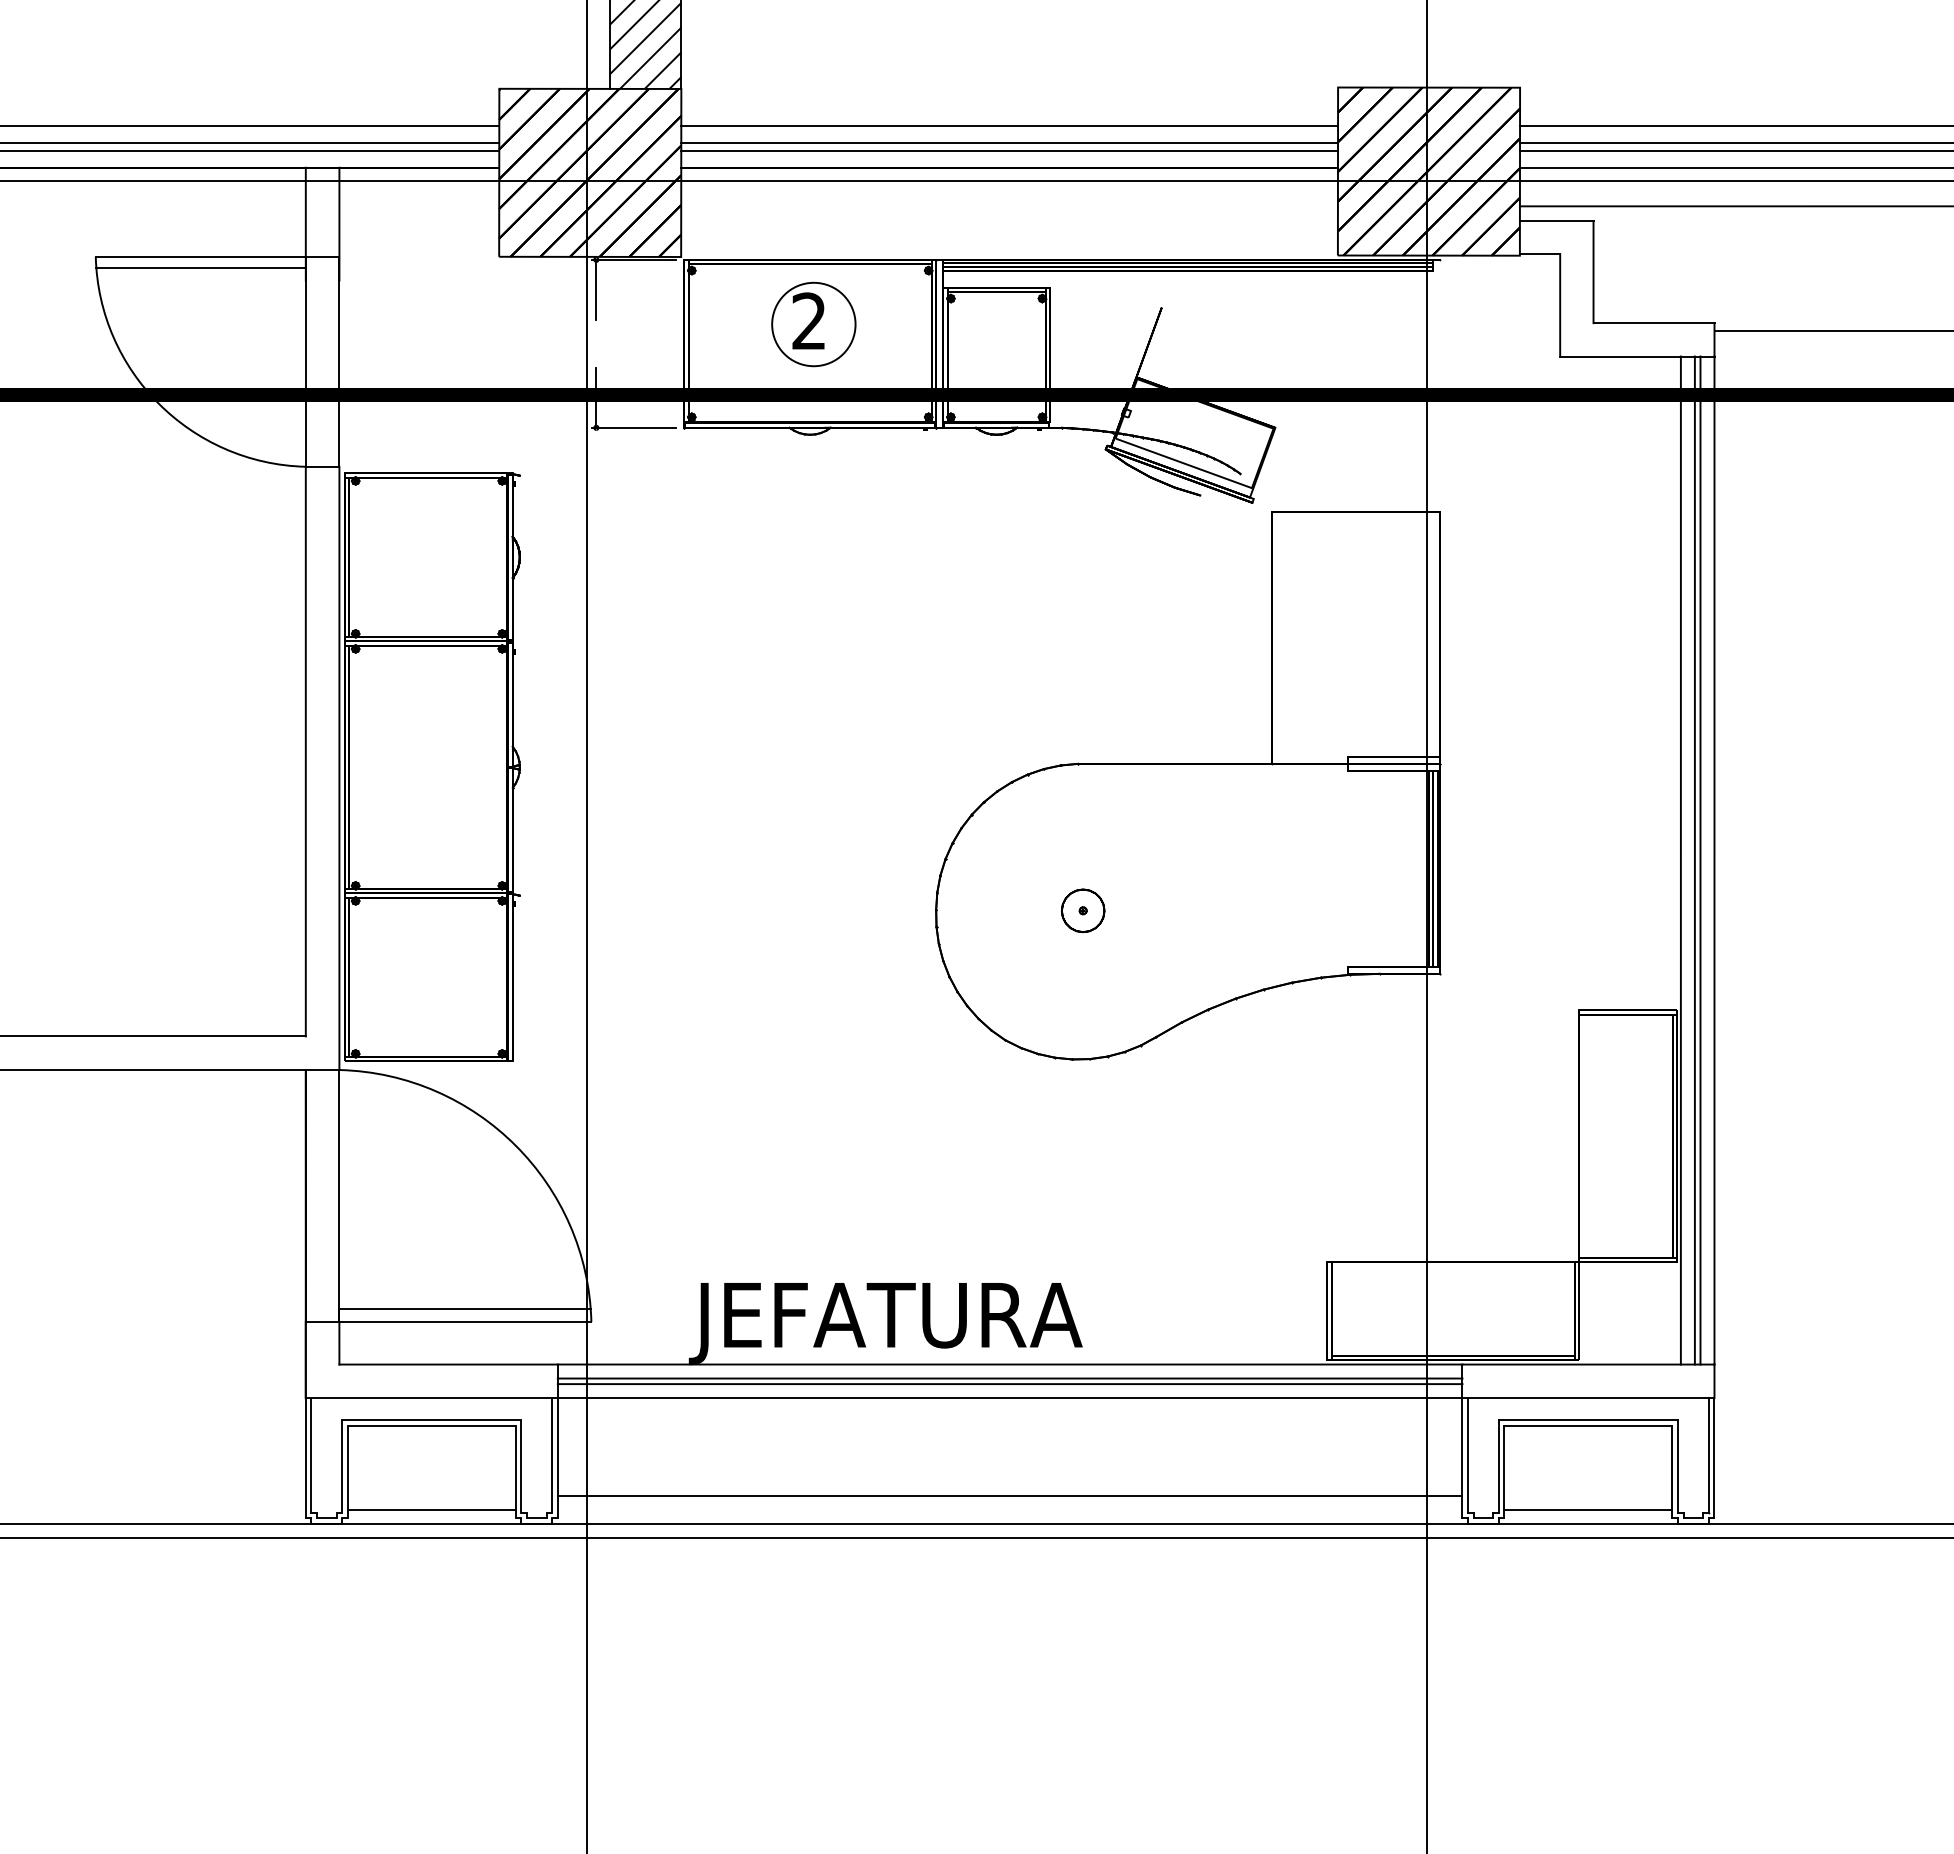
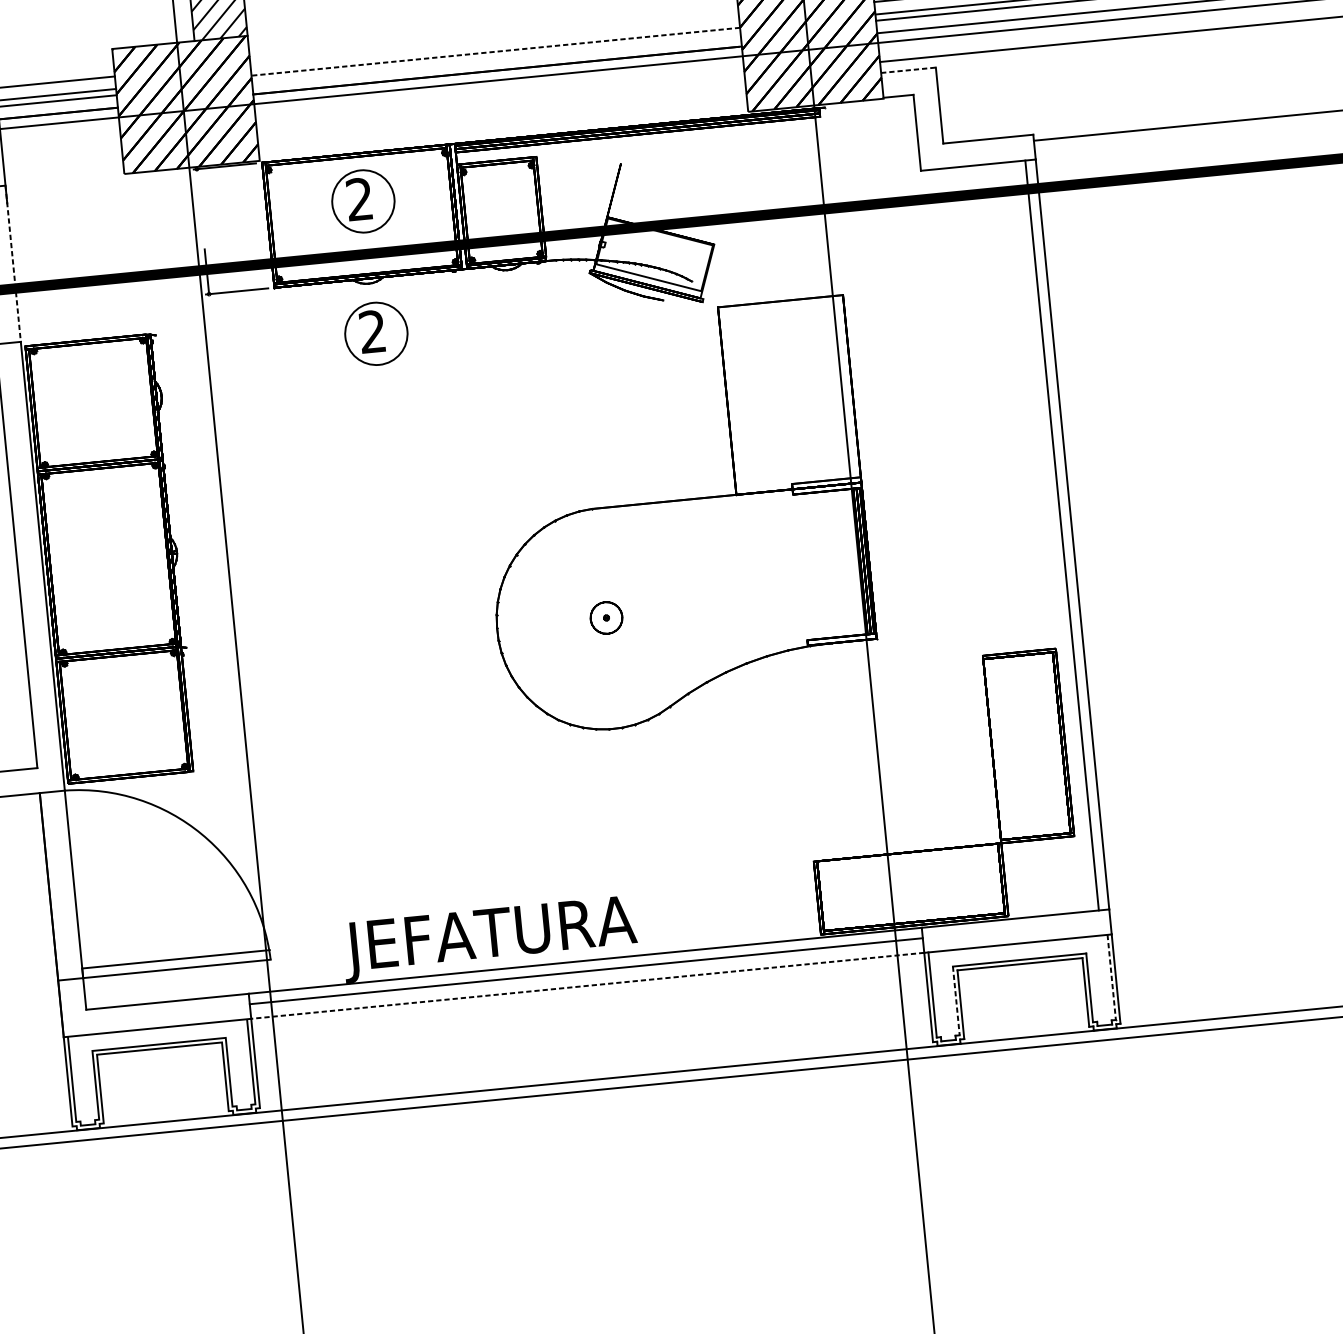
line: (1009, 125) -> (494, 39), removed
line: (1009, 142) -> (495, 51), solid -> dashed
line: (1009, 150) -> (496, 57), removed
line: (1556, 221) -> (908, 70), solid -> dashed
line: (596, 289) -> (199, 191), removed
line: (339, 361) -> (13, 263), solid -> dashed
part: (813, 502) -> (376, 333), added
line: (1680, 860) -> (1047, 536), removed
line: (1694, 860) -> (1057, 535), removed
line: (1009, 1384) -> (586, 975), removed
line: (1009, 1398) -> (587, 986), solid -> dashed
line: (1708, 1455) -> (1111, 977), solid -> dashed
line: (1498, 1466) -> (956, 1001), solid -> dashed
line: (1009, 1496) -> (594, 1059), removed
line: (431, 1510) -> (165, 1111), removed
line: (1588, 1510) -> (1026, 1027), removed

